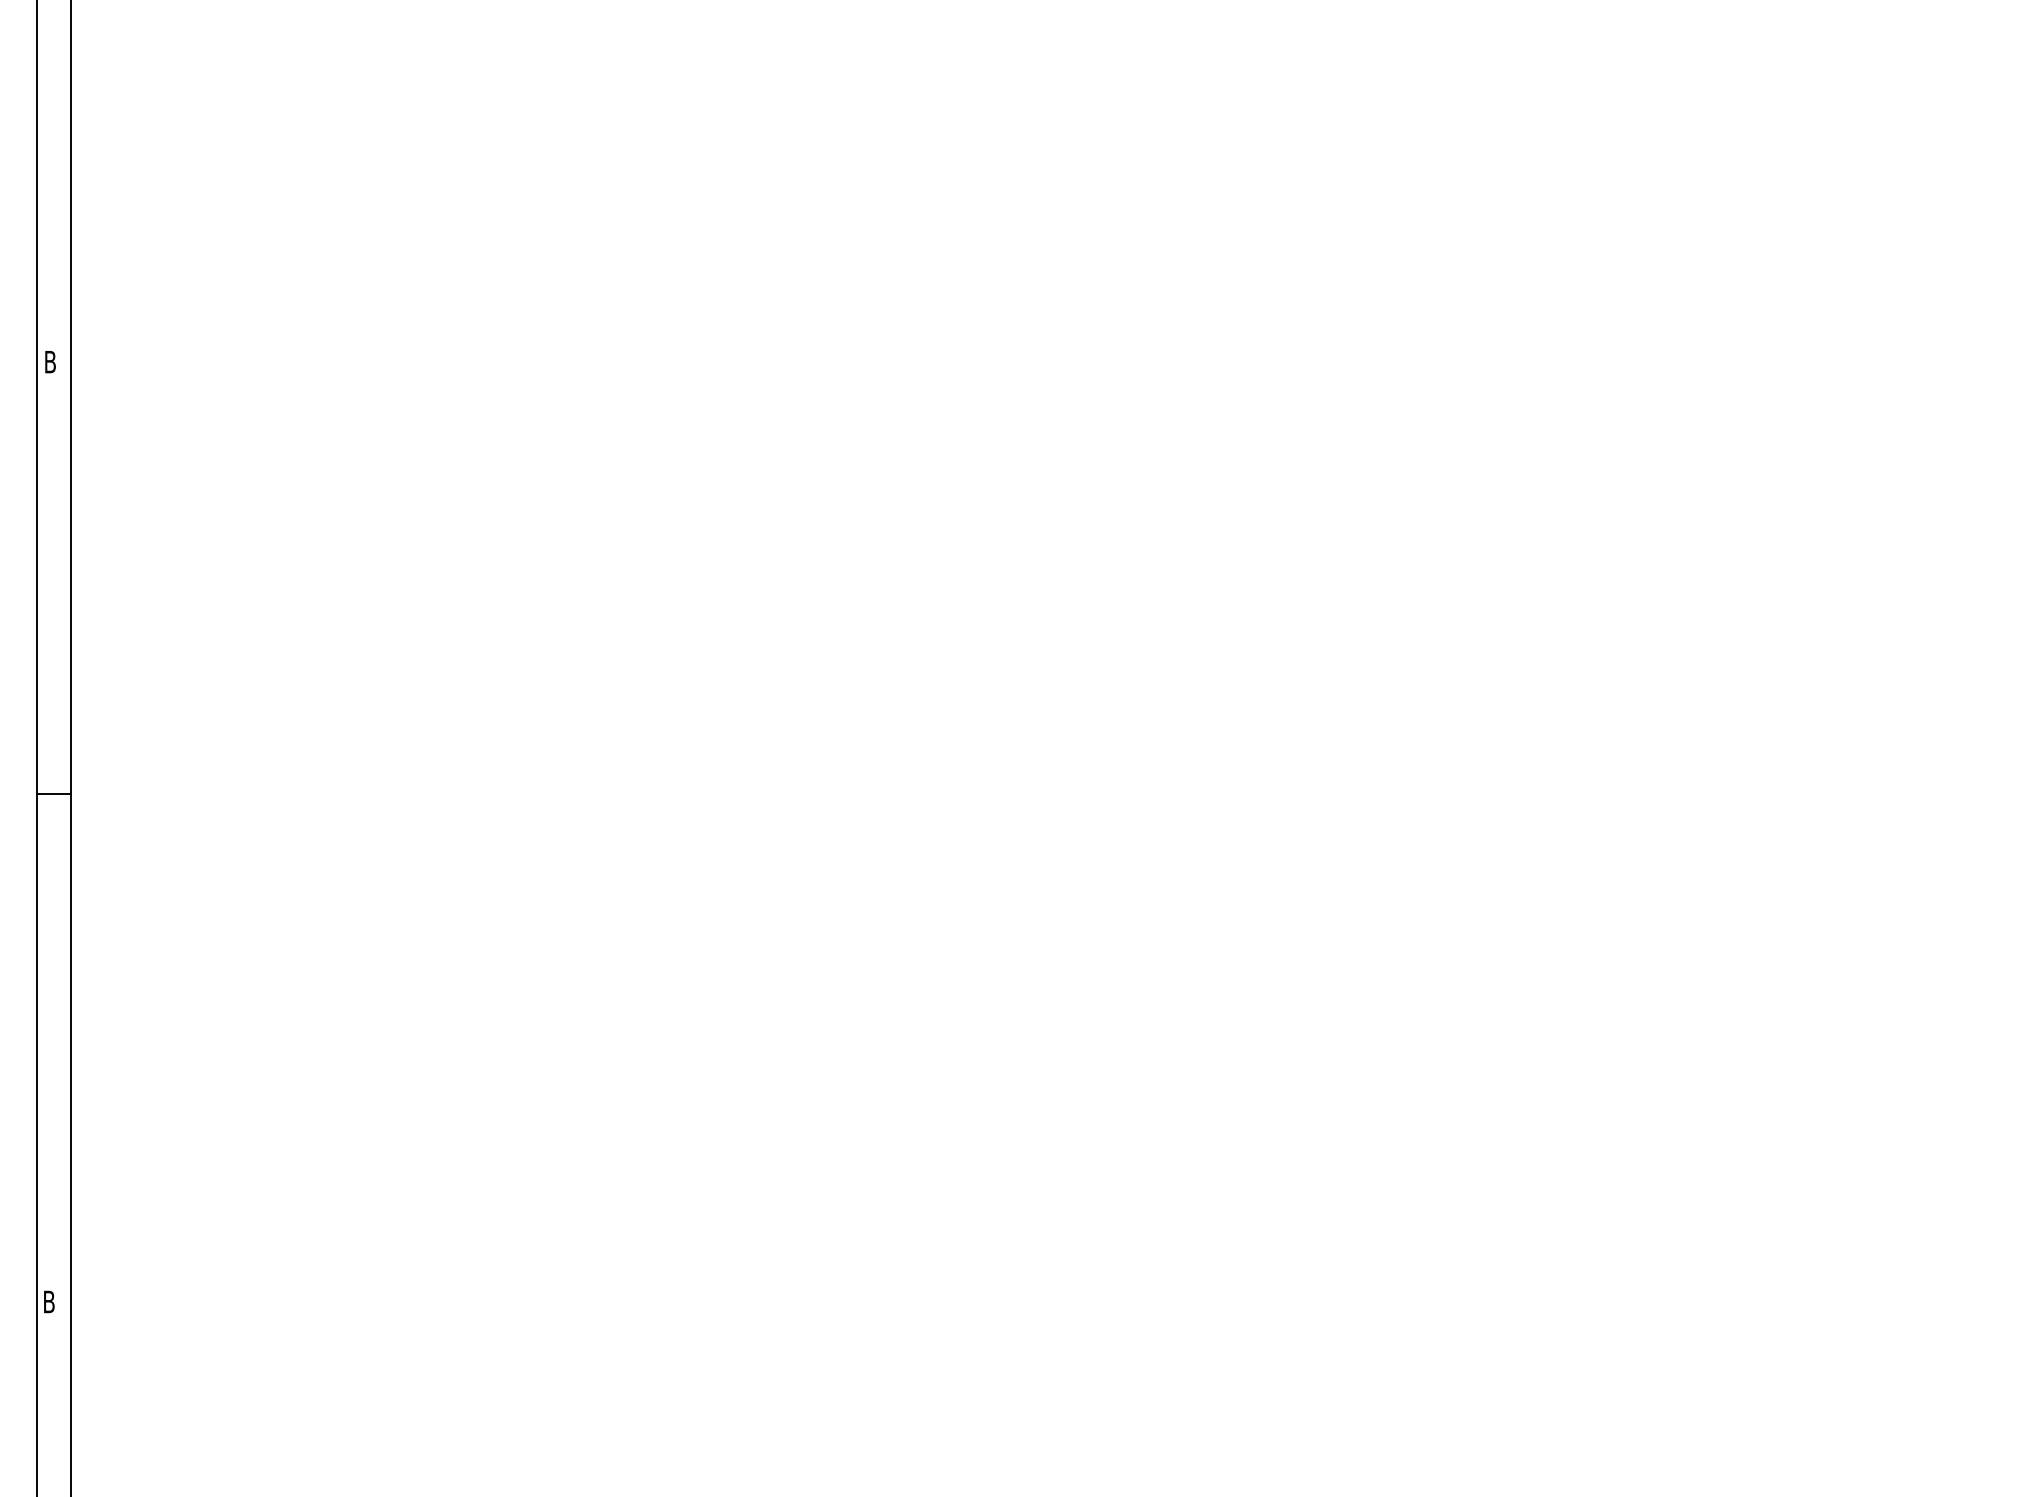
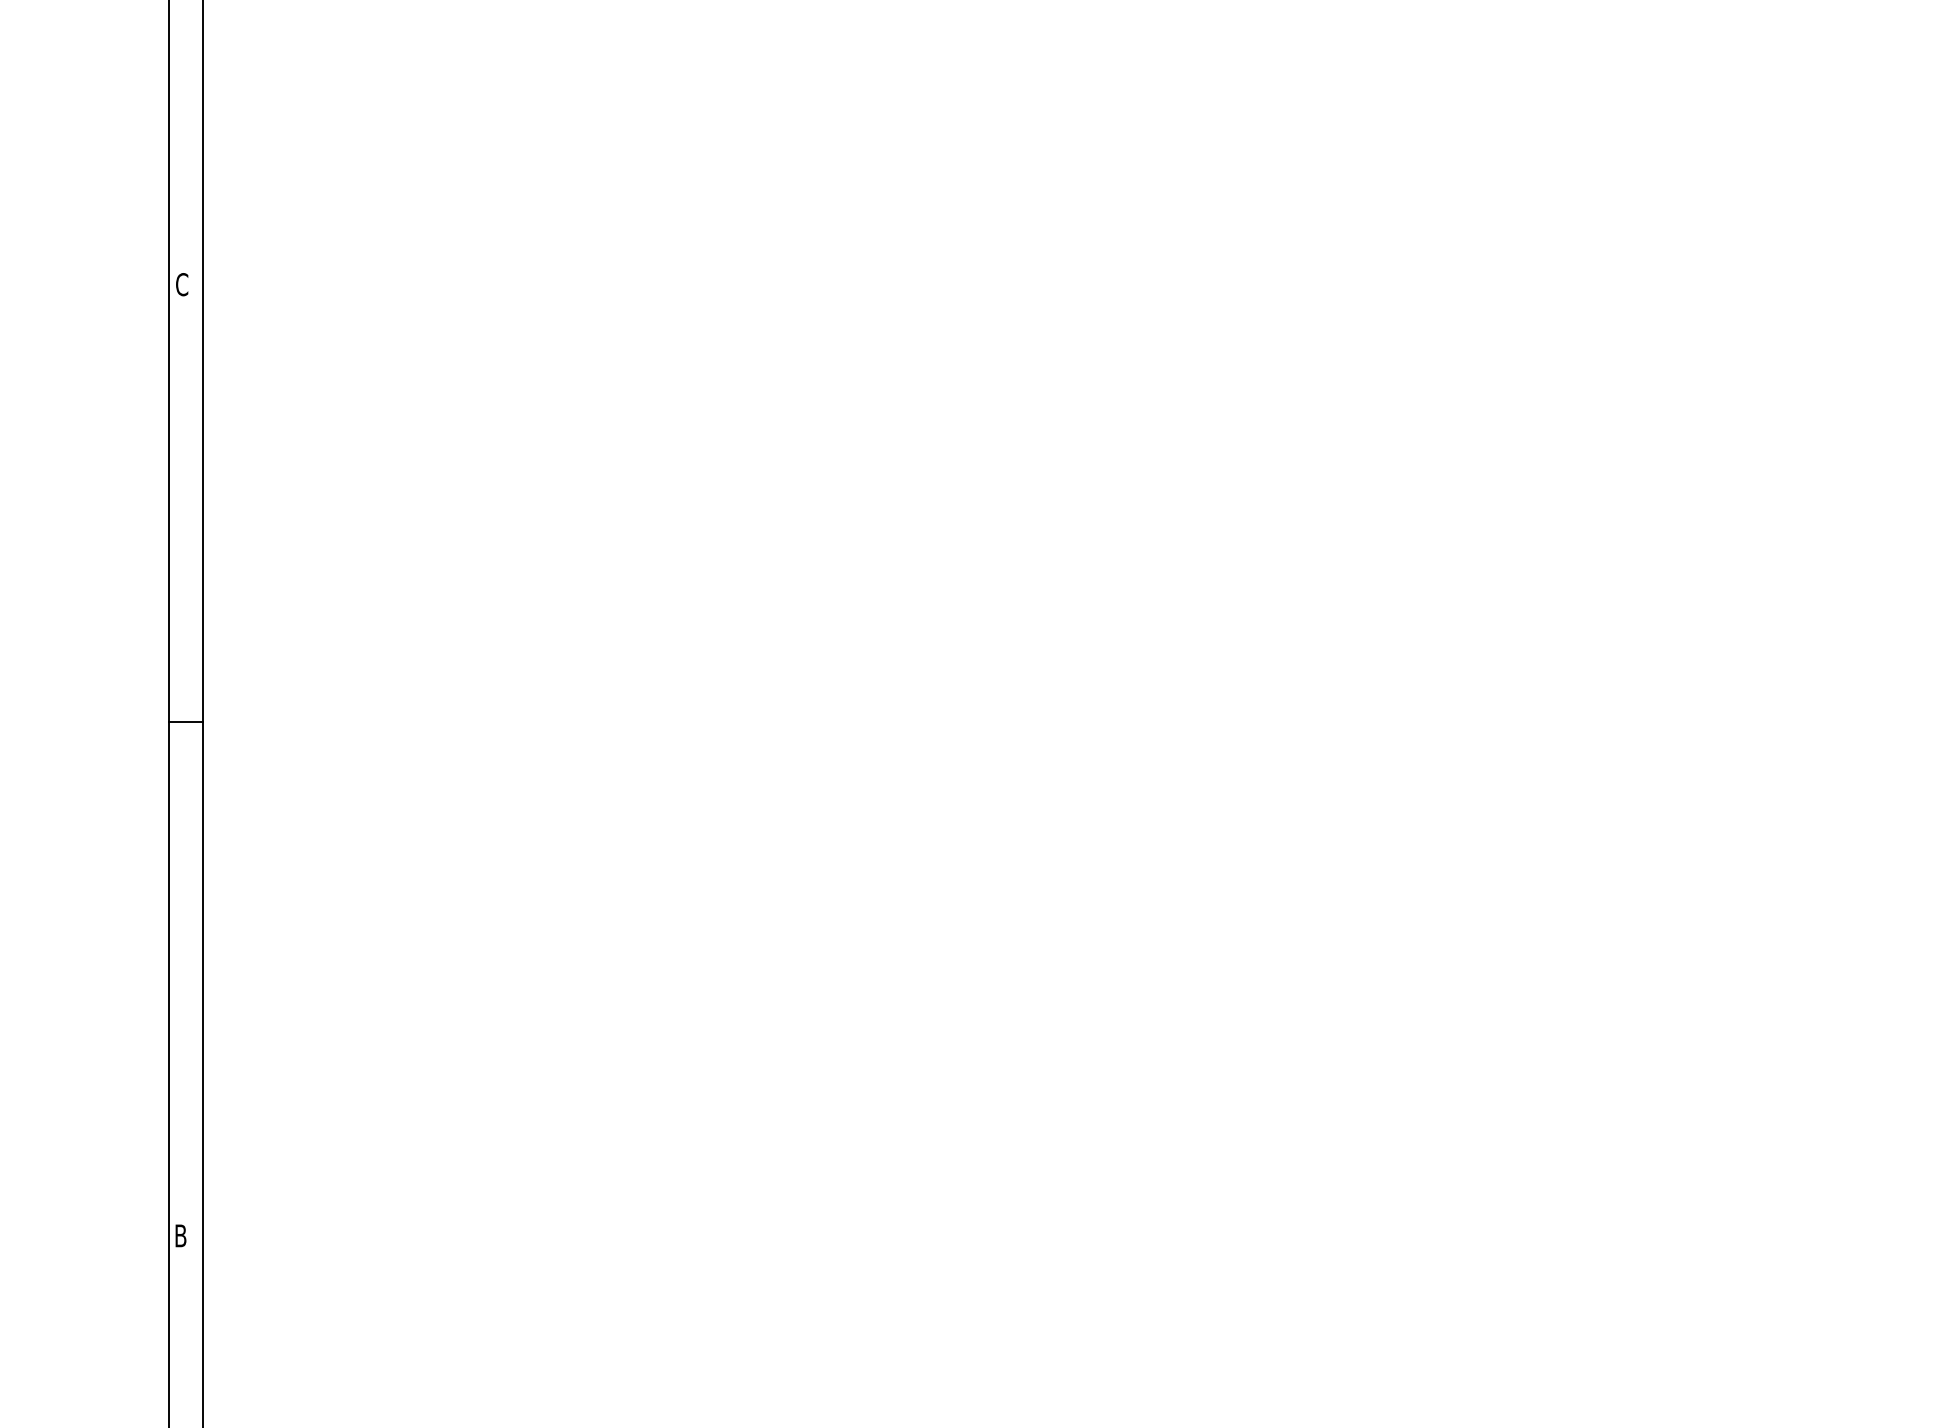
text: (50, 361) -> (182, 284), B -> C

